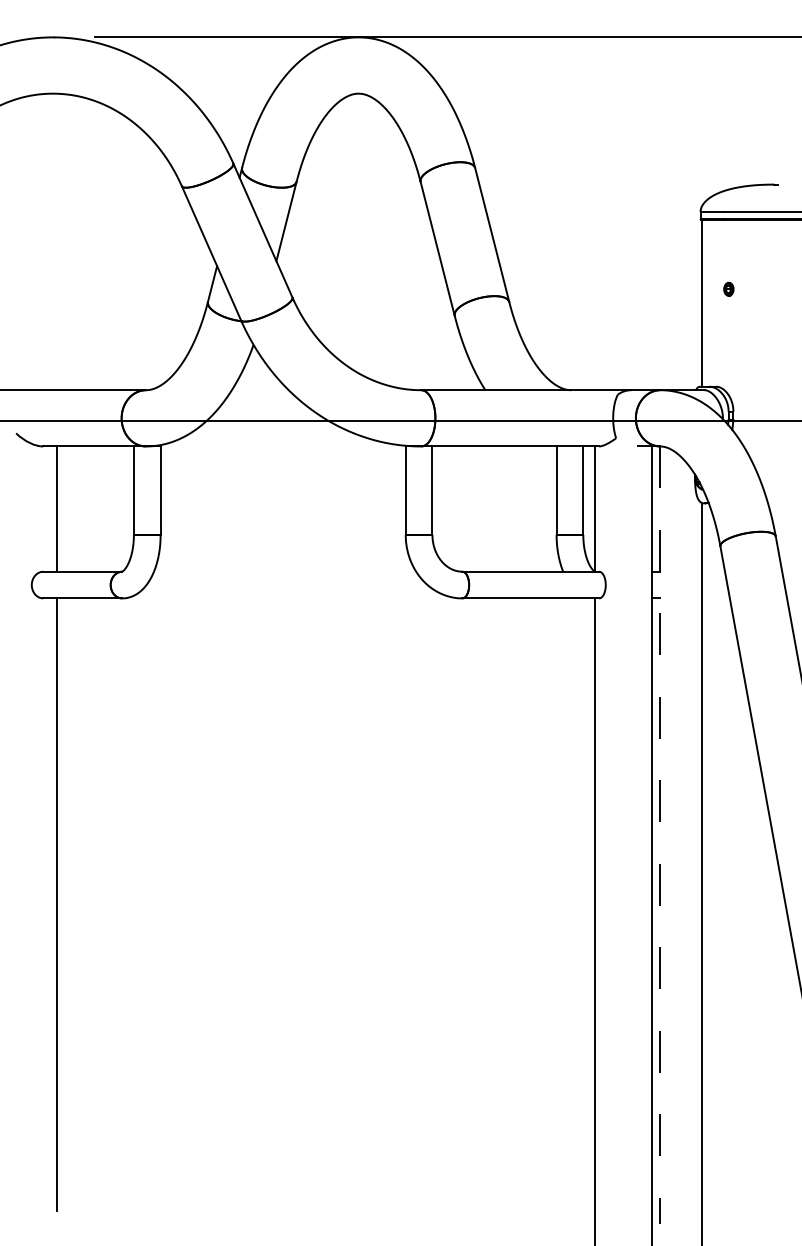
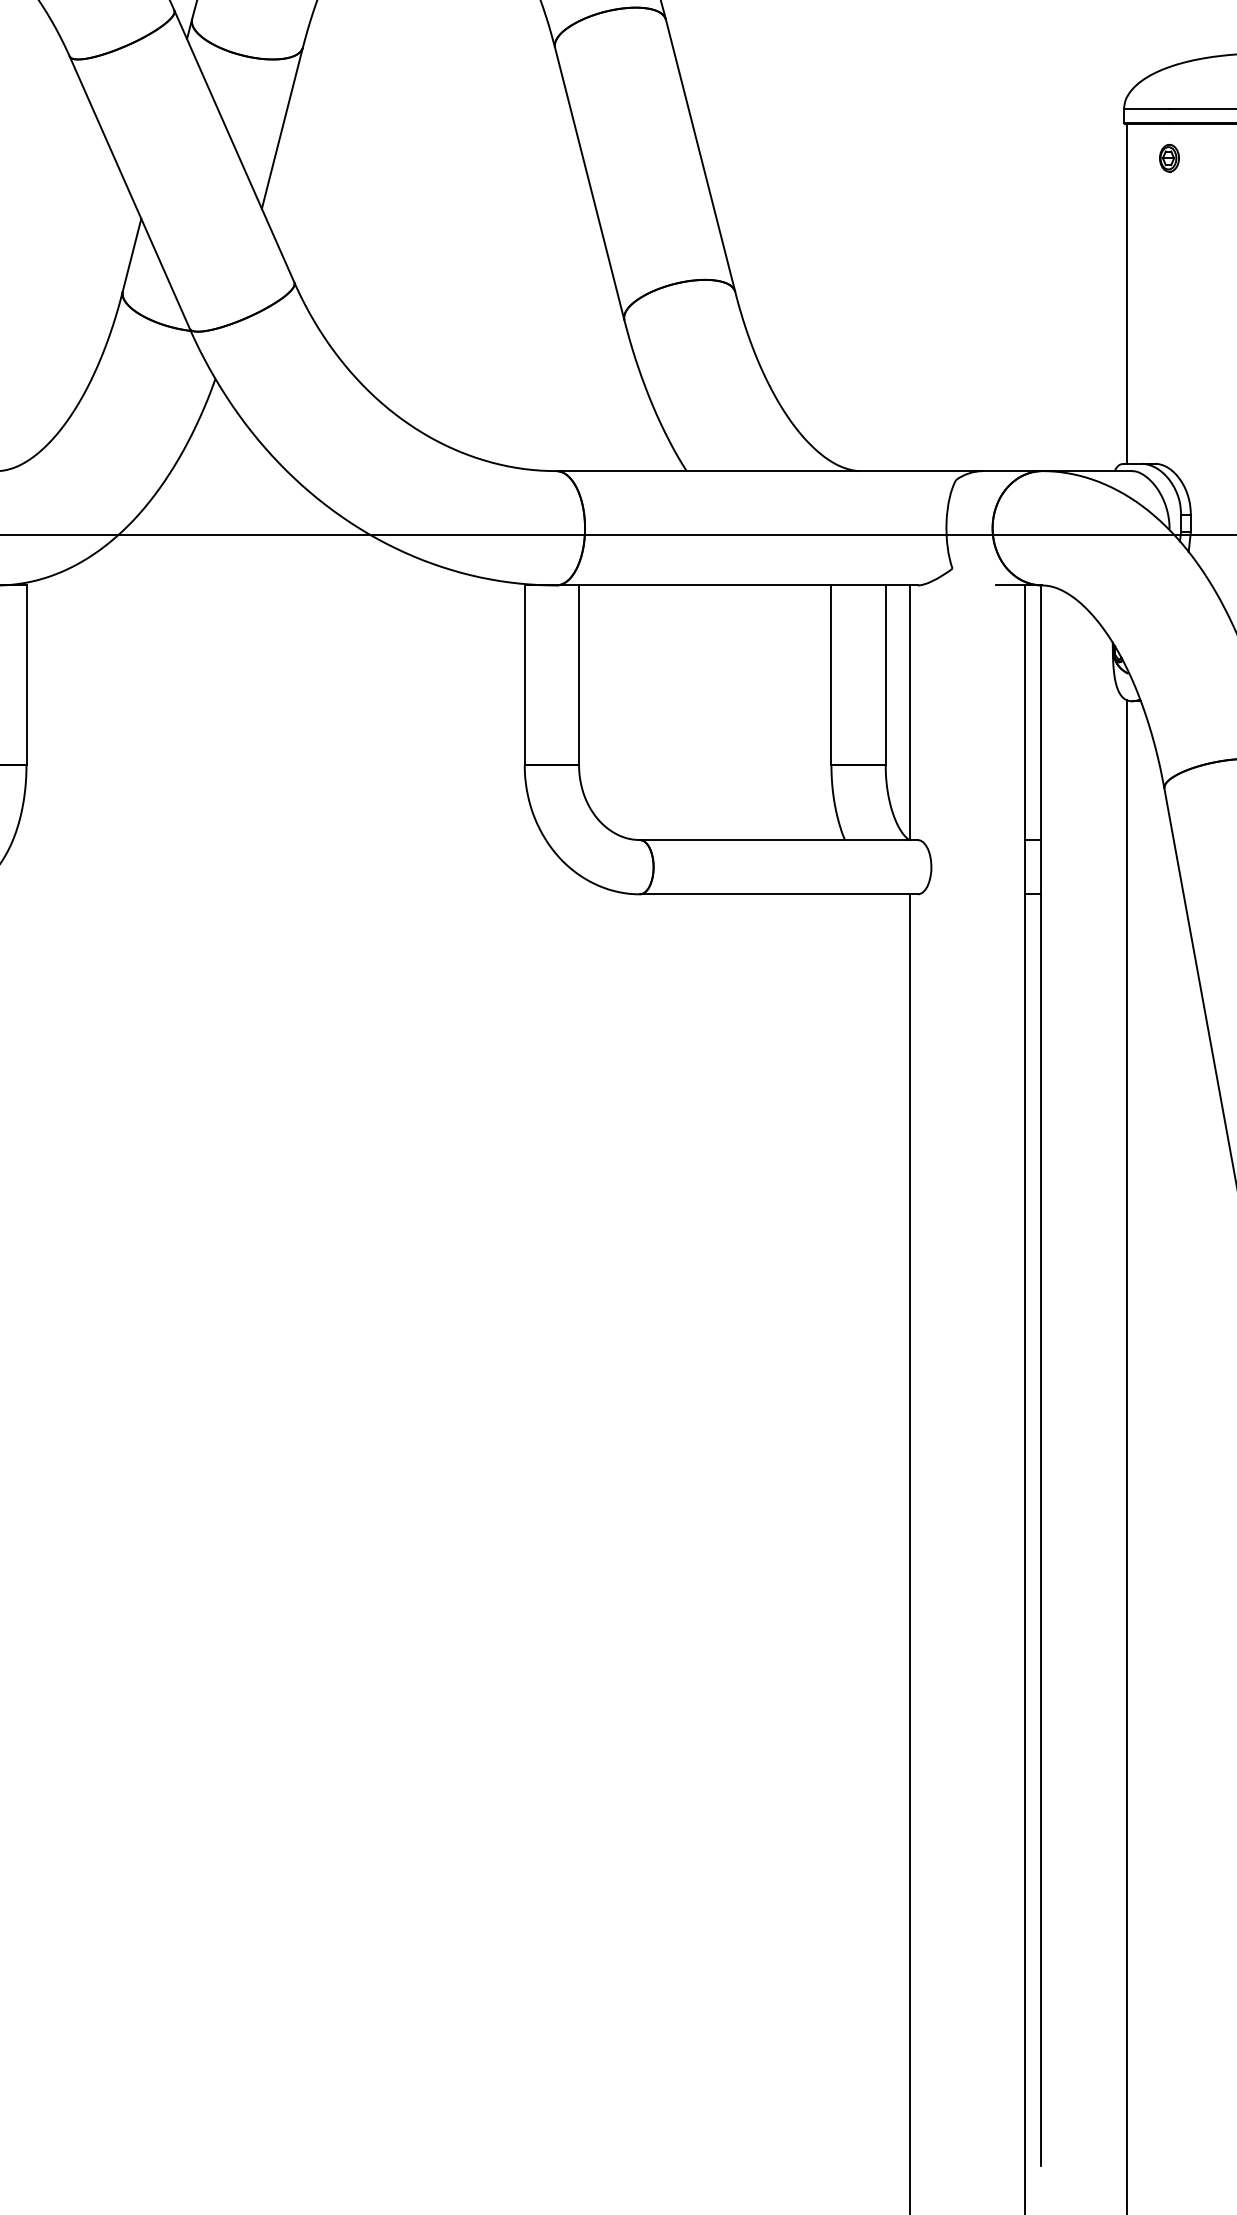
part: (728, 288) -> (1168, 156), moved
line: (659, 835) -> (1040, 1376), dashed -> solid

